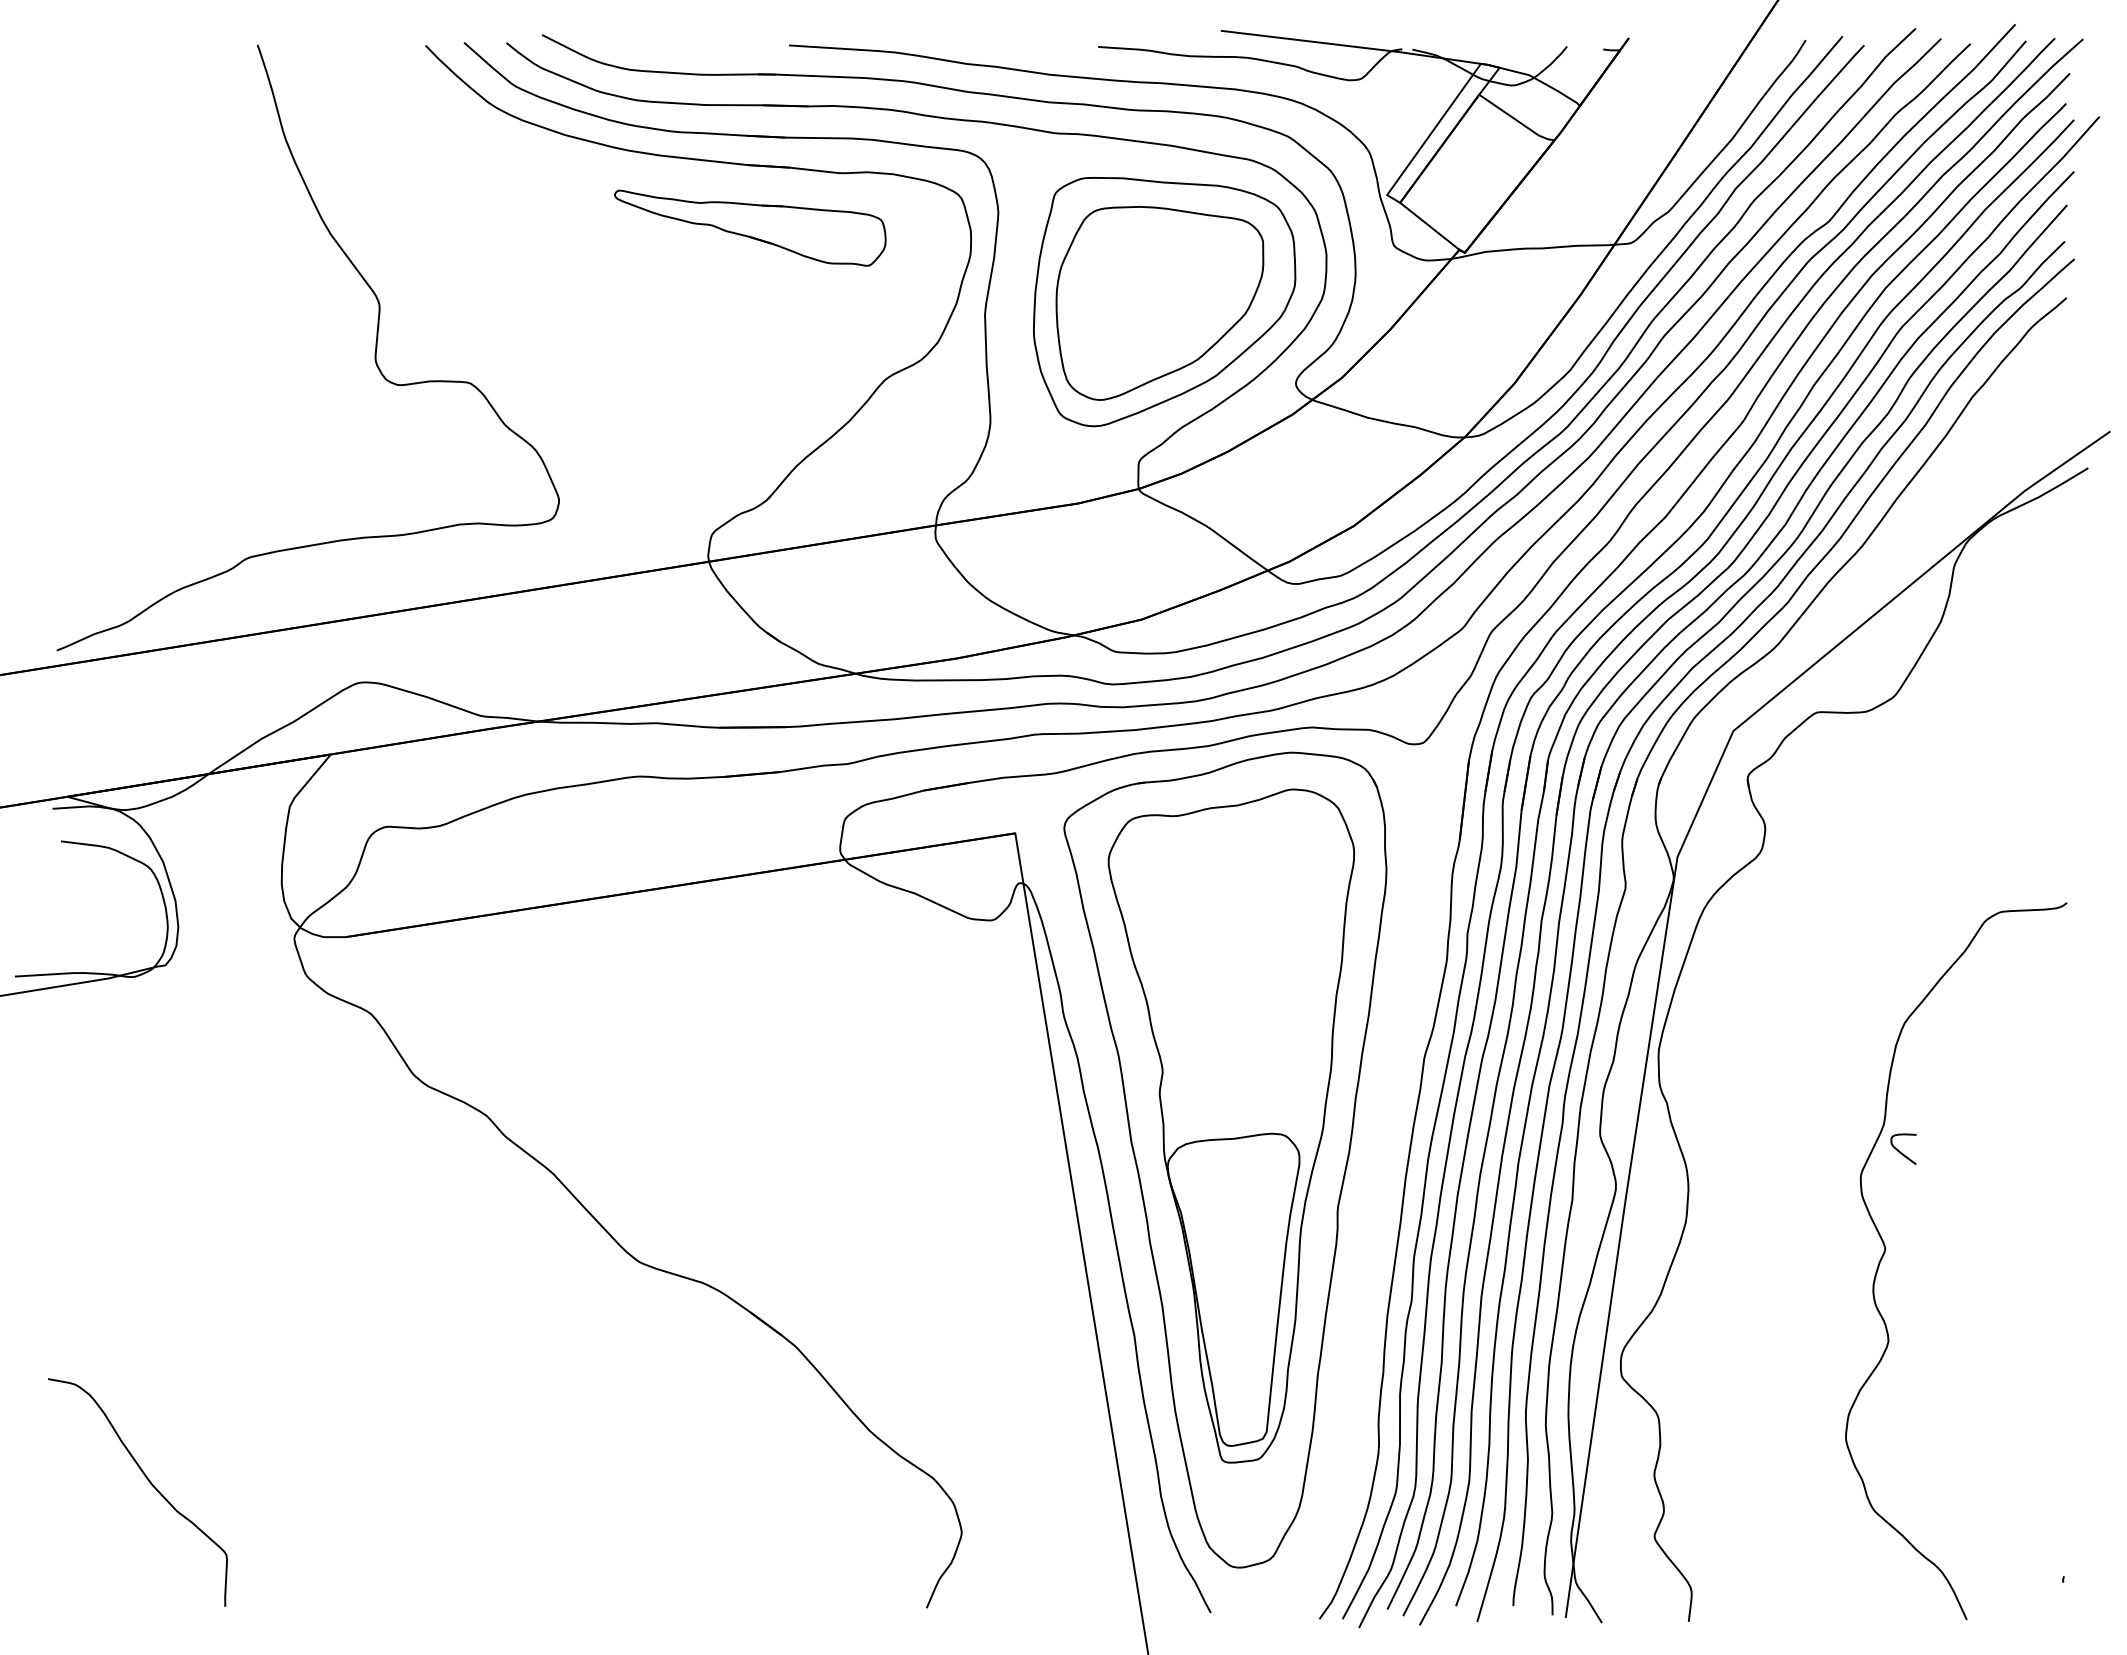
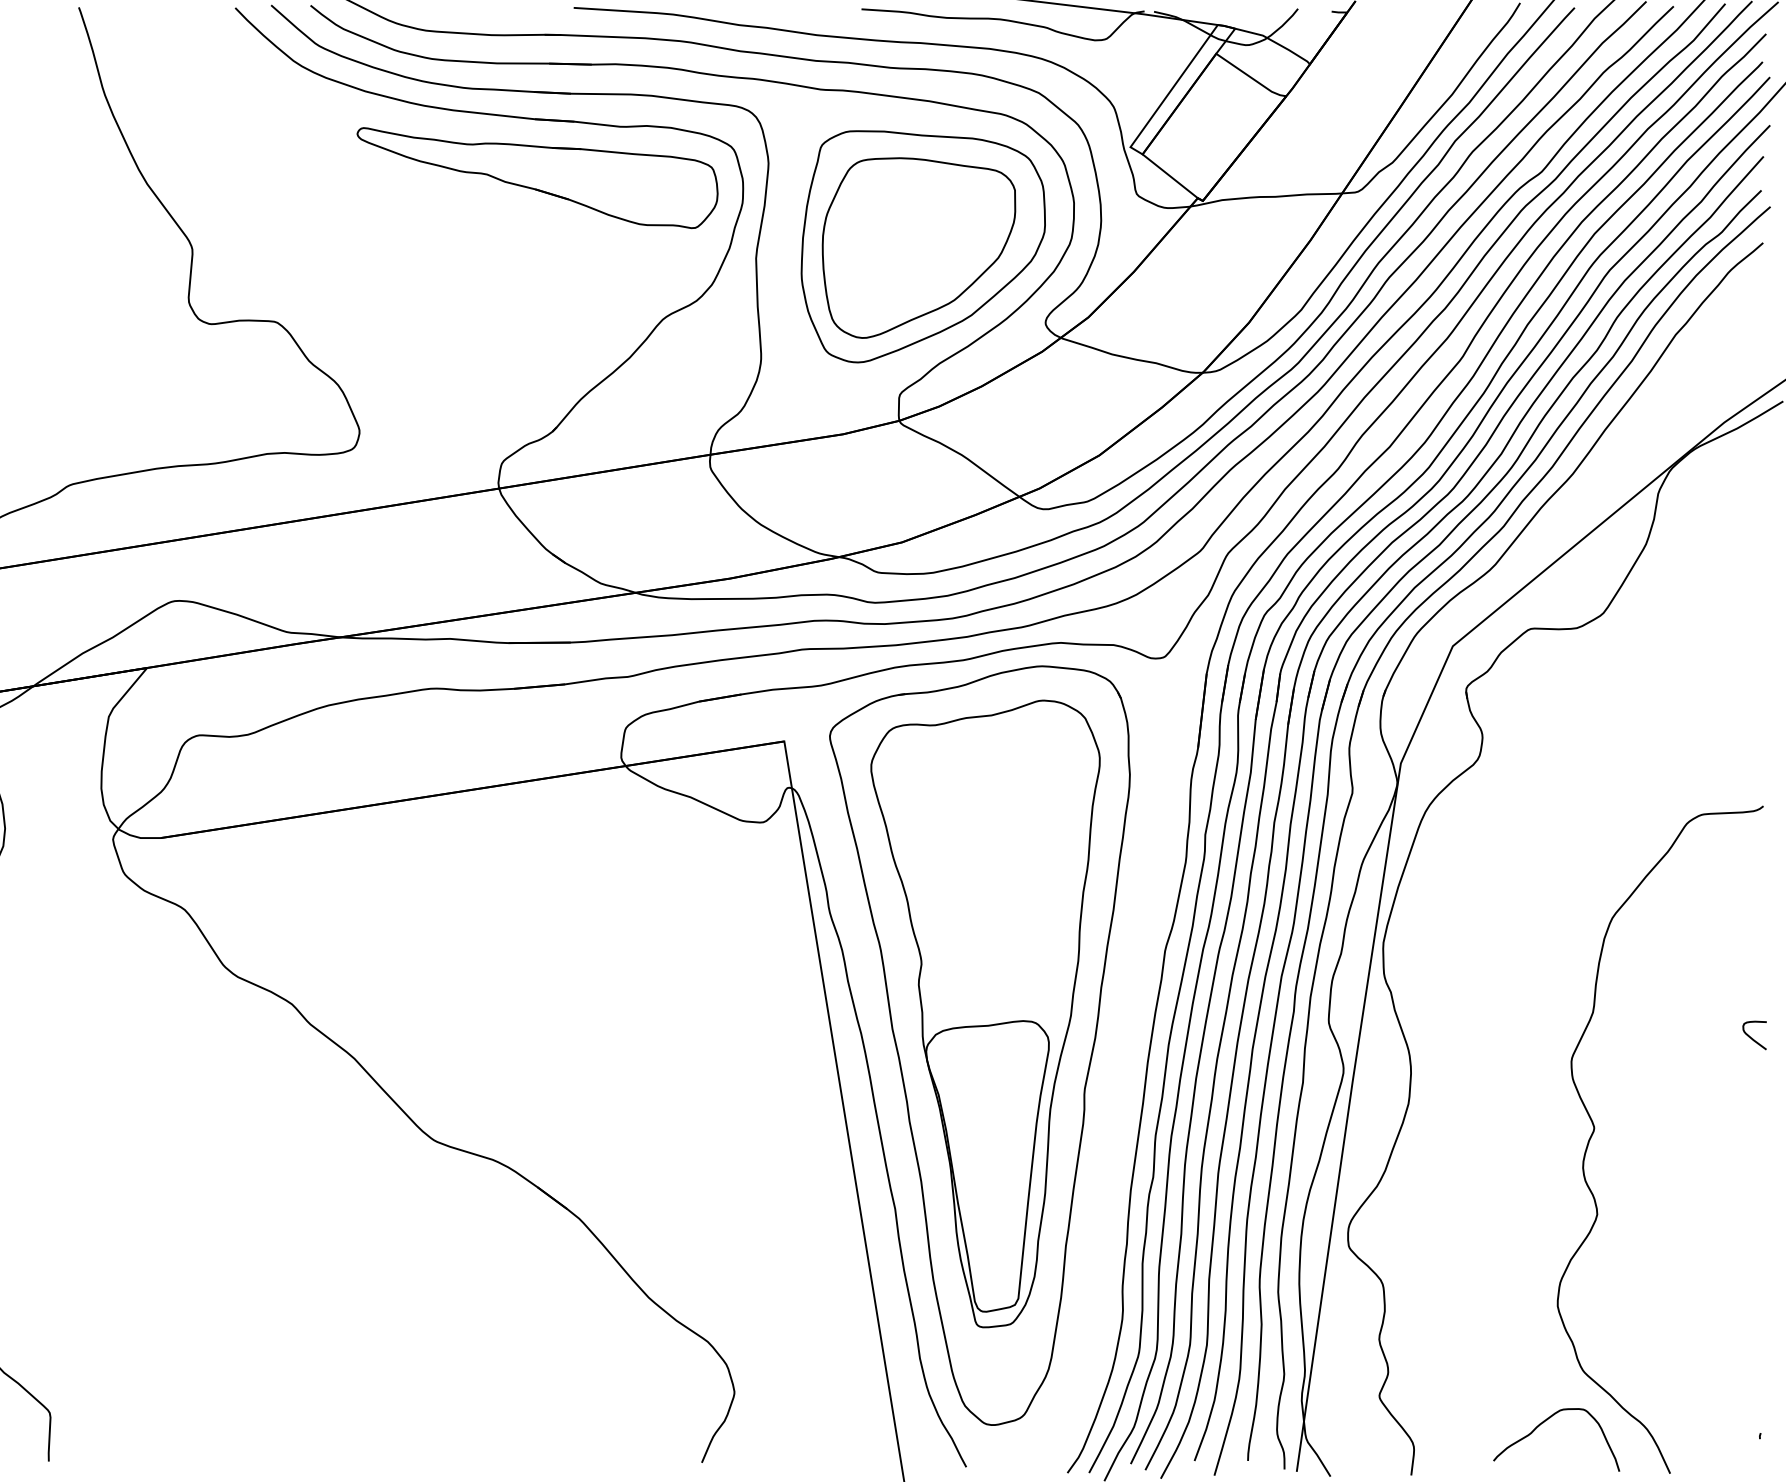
part: (750, 227) -> (537, 177), size x1.43
curve: (1900, 1151) -> (1751, 1037), moved
curve: (1832, 1564) -> (1545, 1422), added

